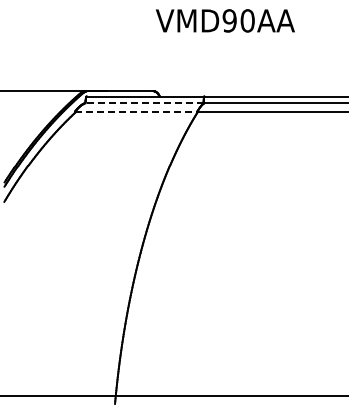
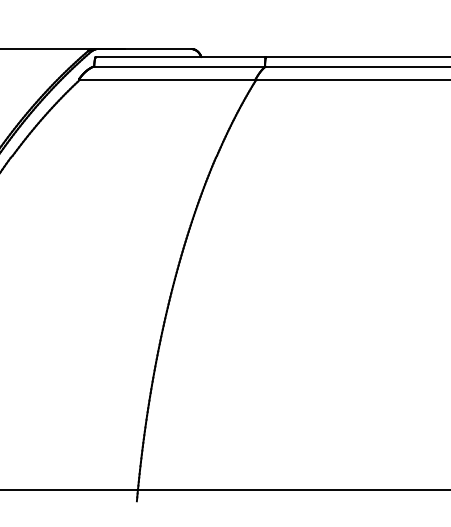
line: (143, 103) -> (178, 67), dashed -> solid
line: (136, 112) -> (167, 80), dashed -> solid

